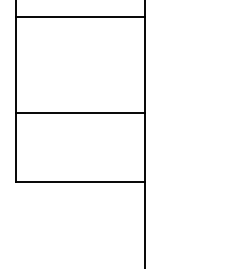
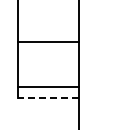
line: (80, 16) -> (48, 42), moved
line: (80, 112) -> (48, 86), moved
line: (78, 182) -> (47, 98), solid -> dashed

